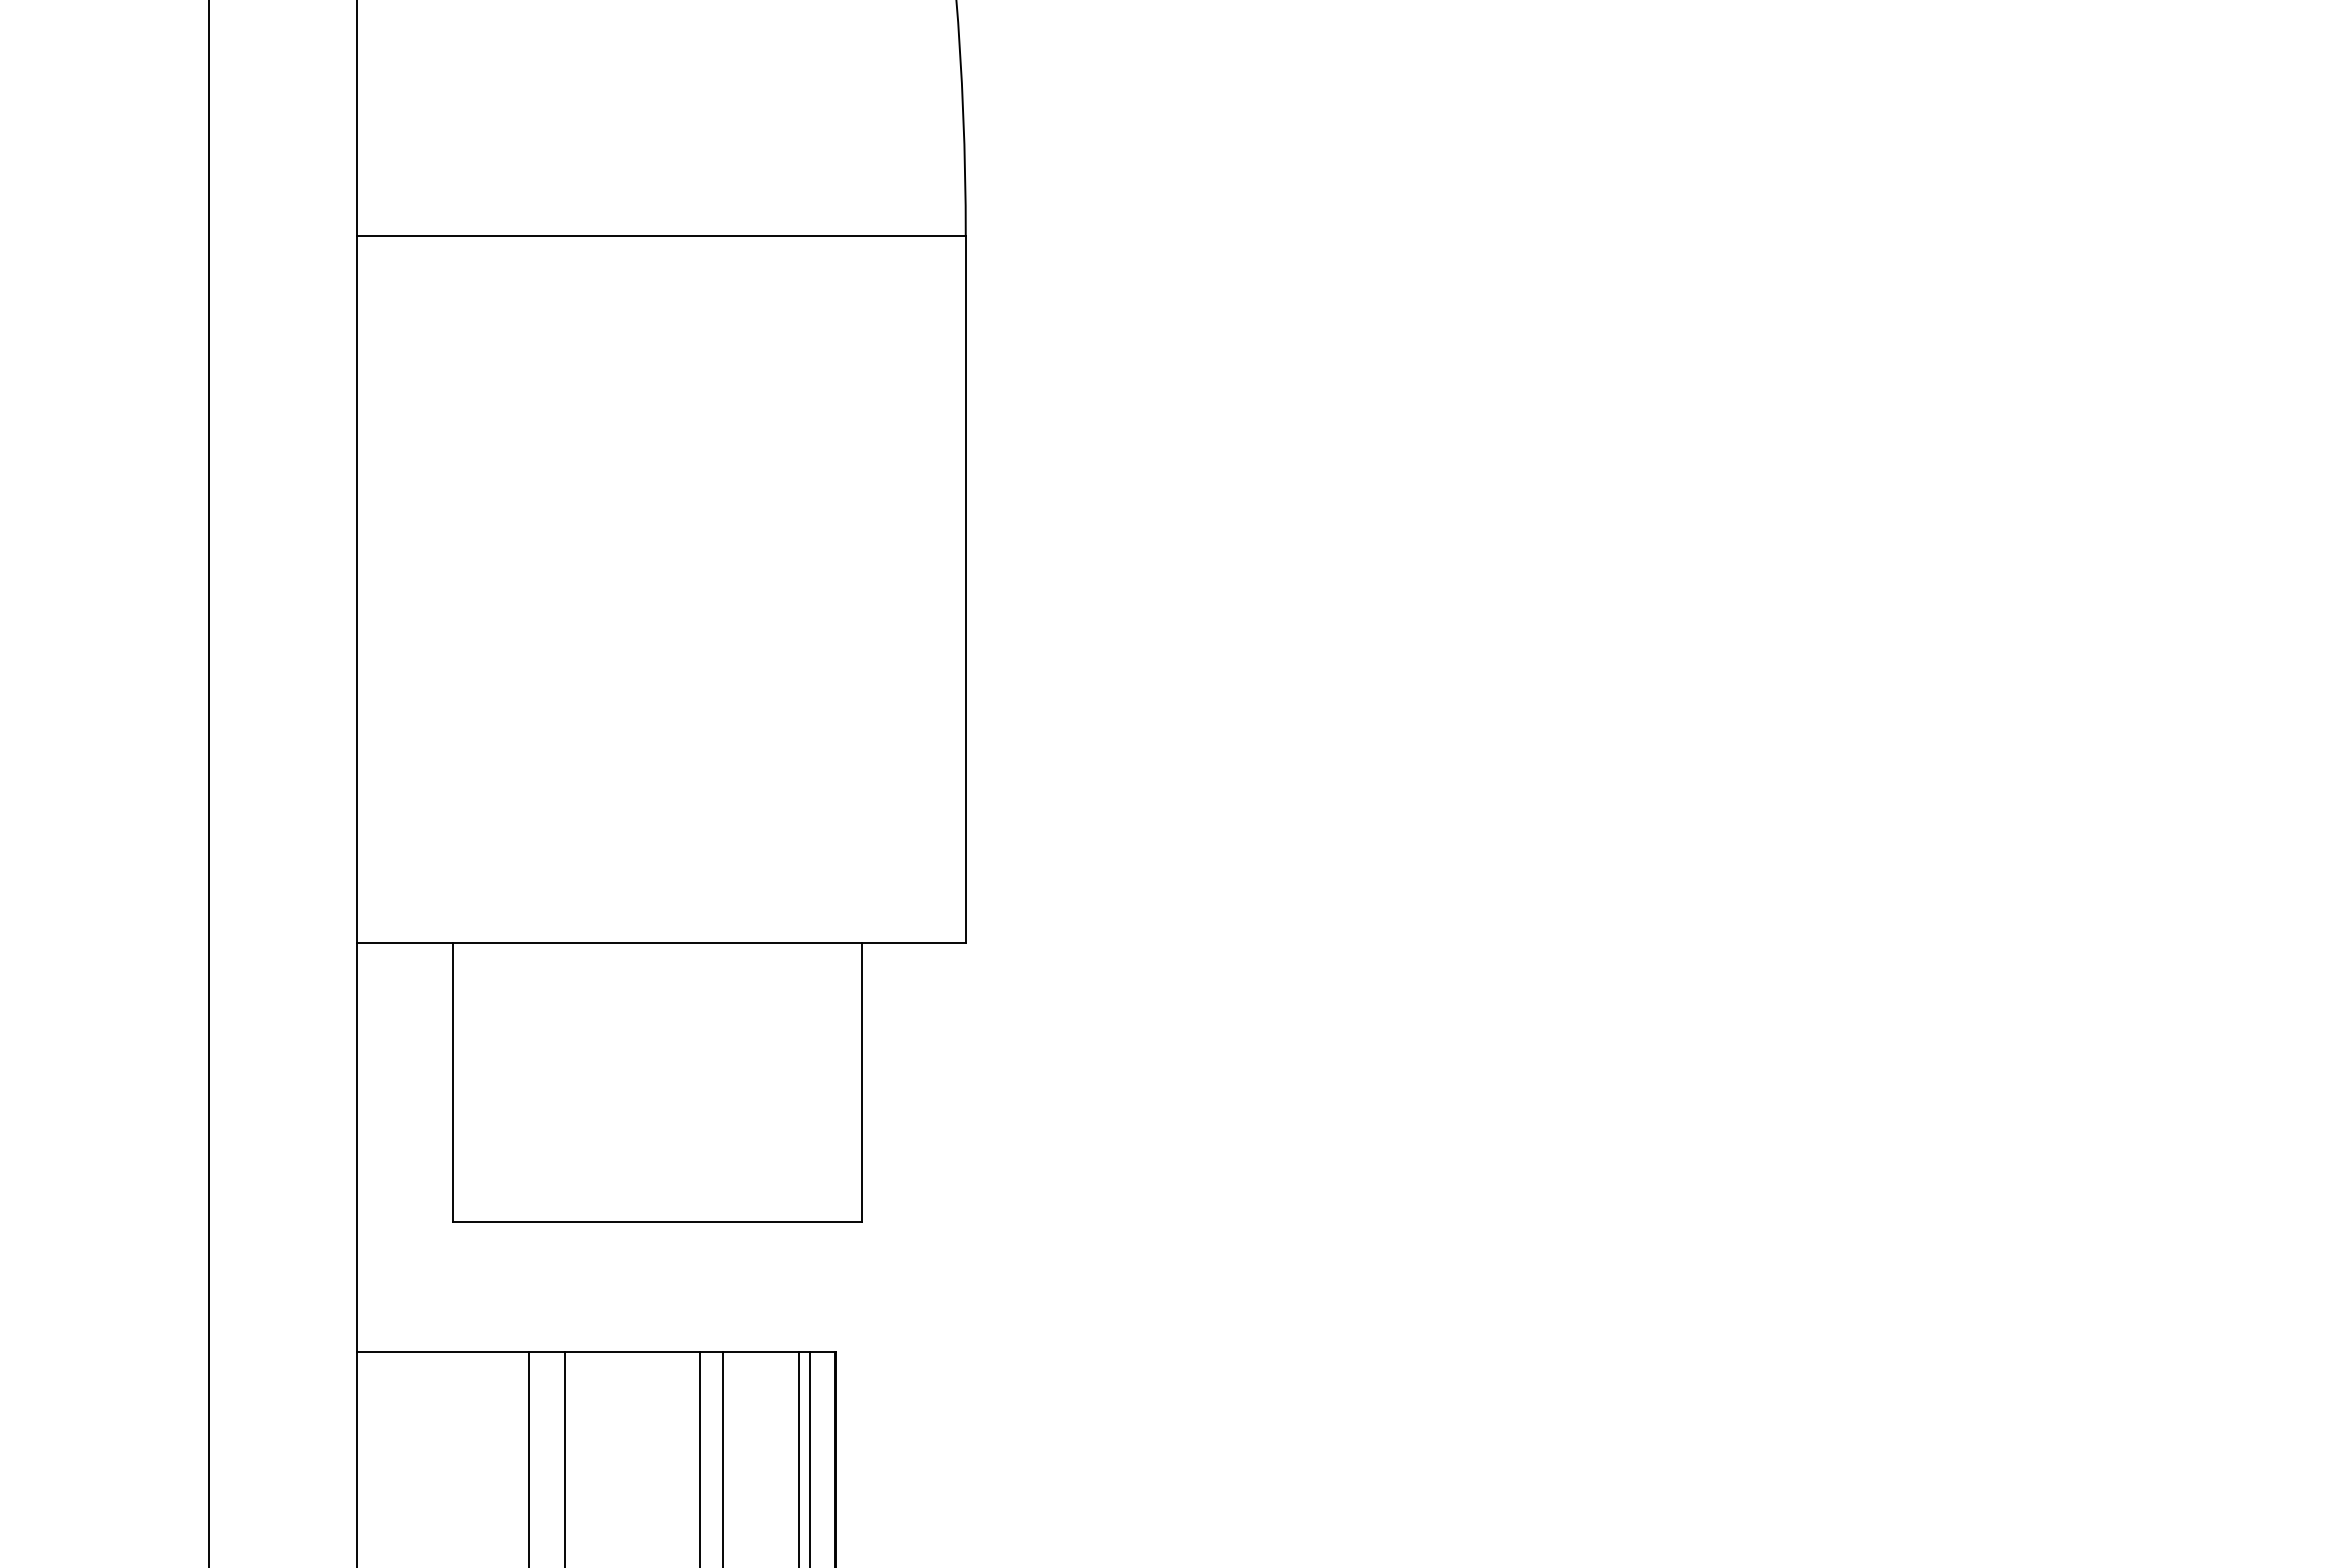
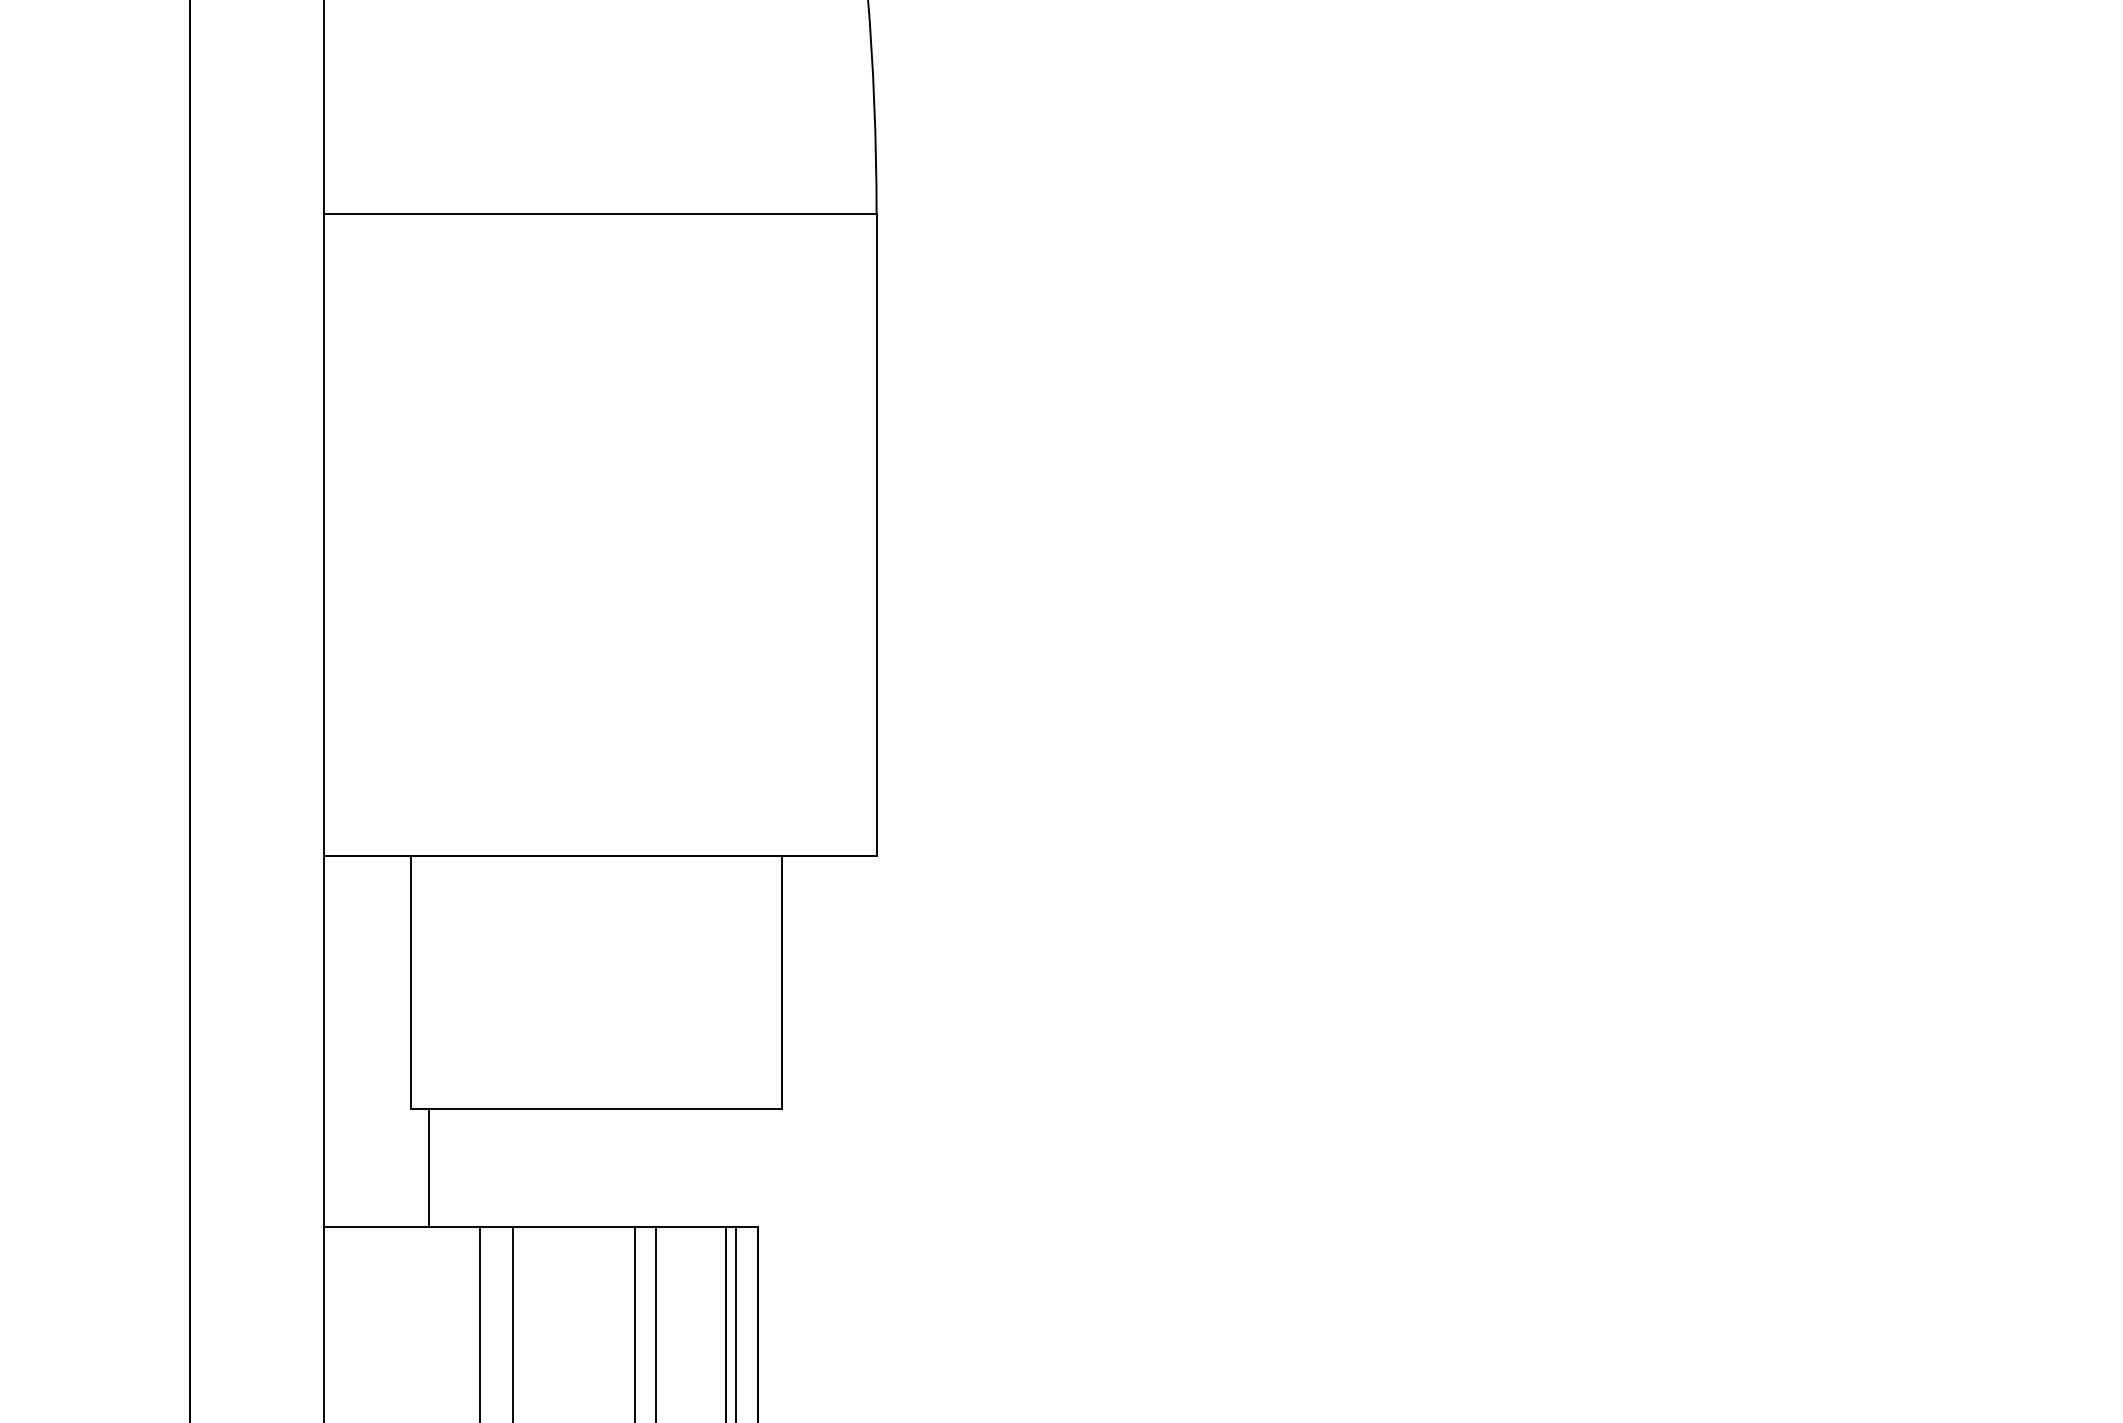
line: (473, 1286) -> (429, 1167), added

